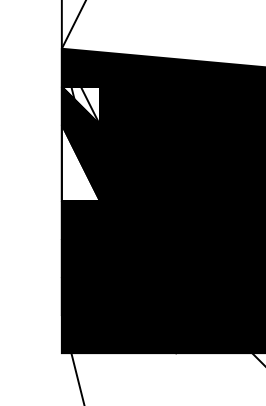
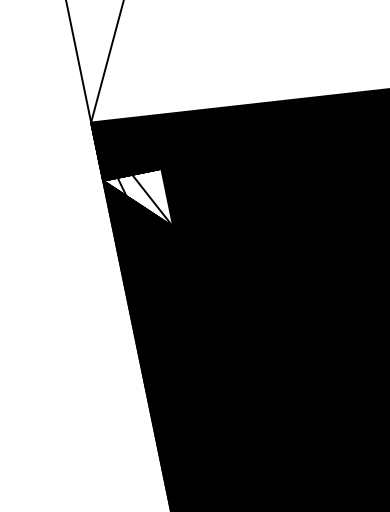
fill: (80, 162) -> (155, 290), added

